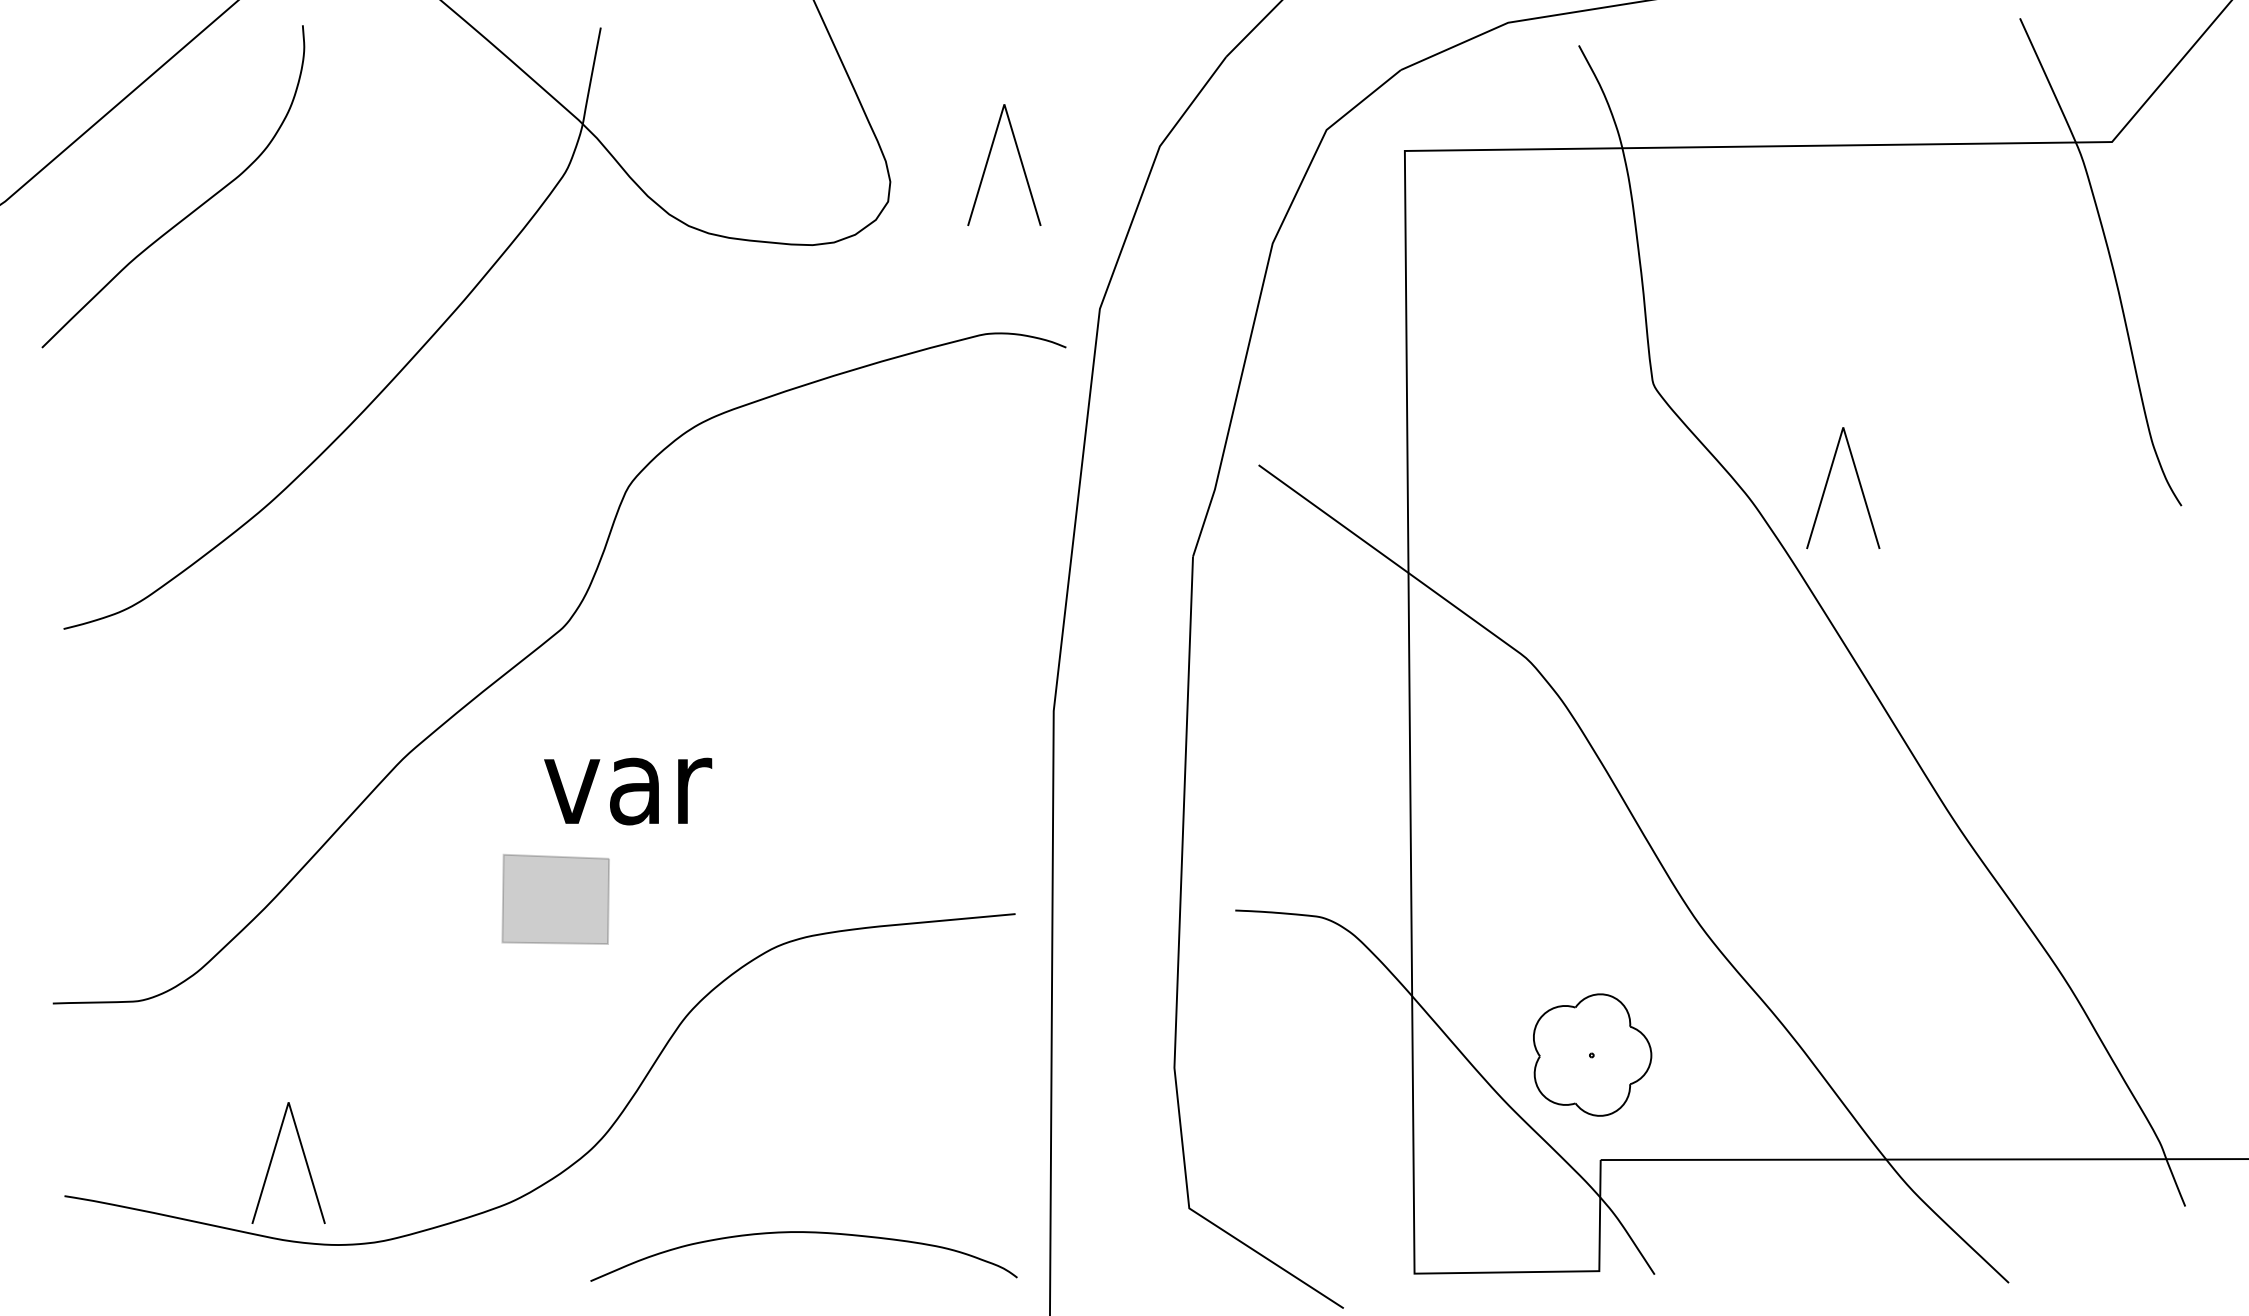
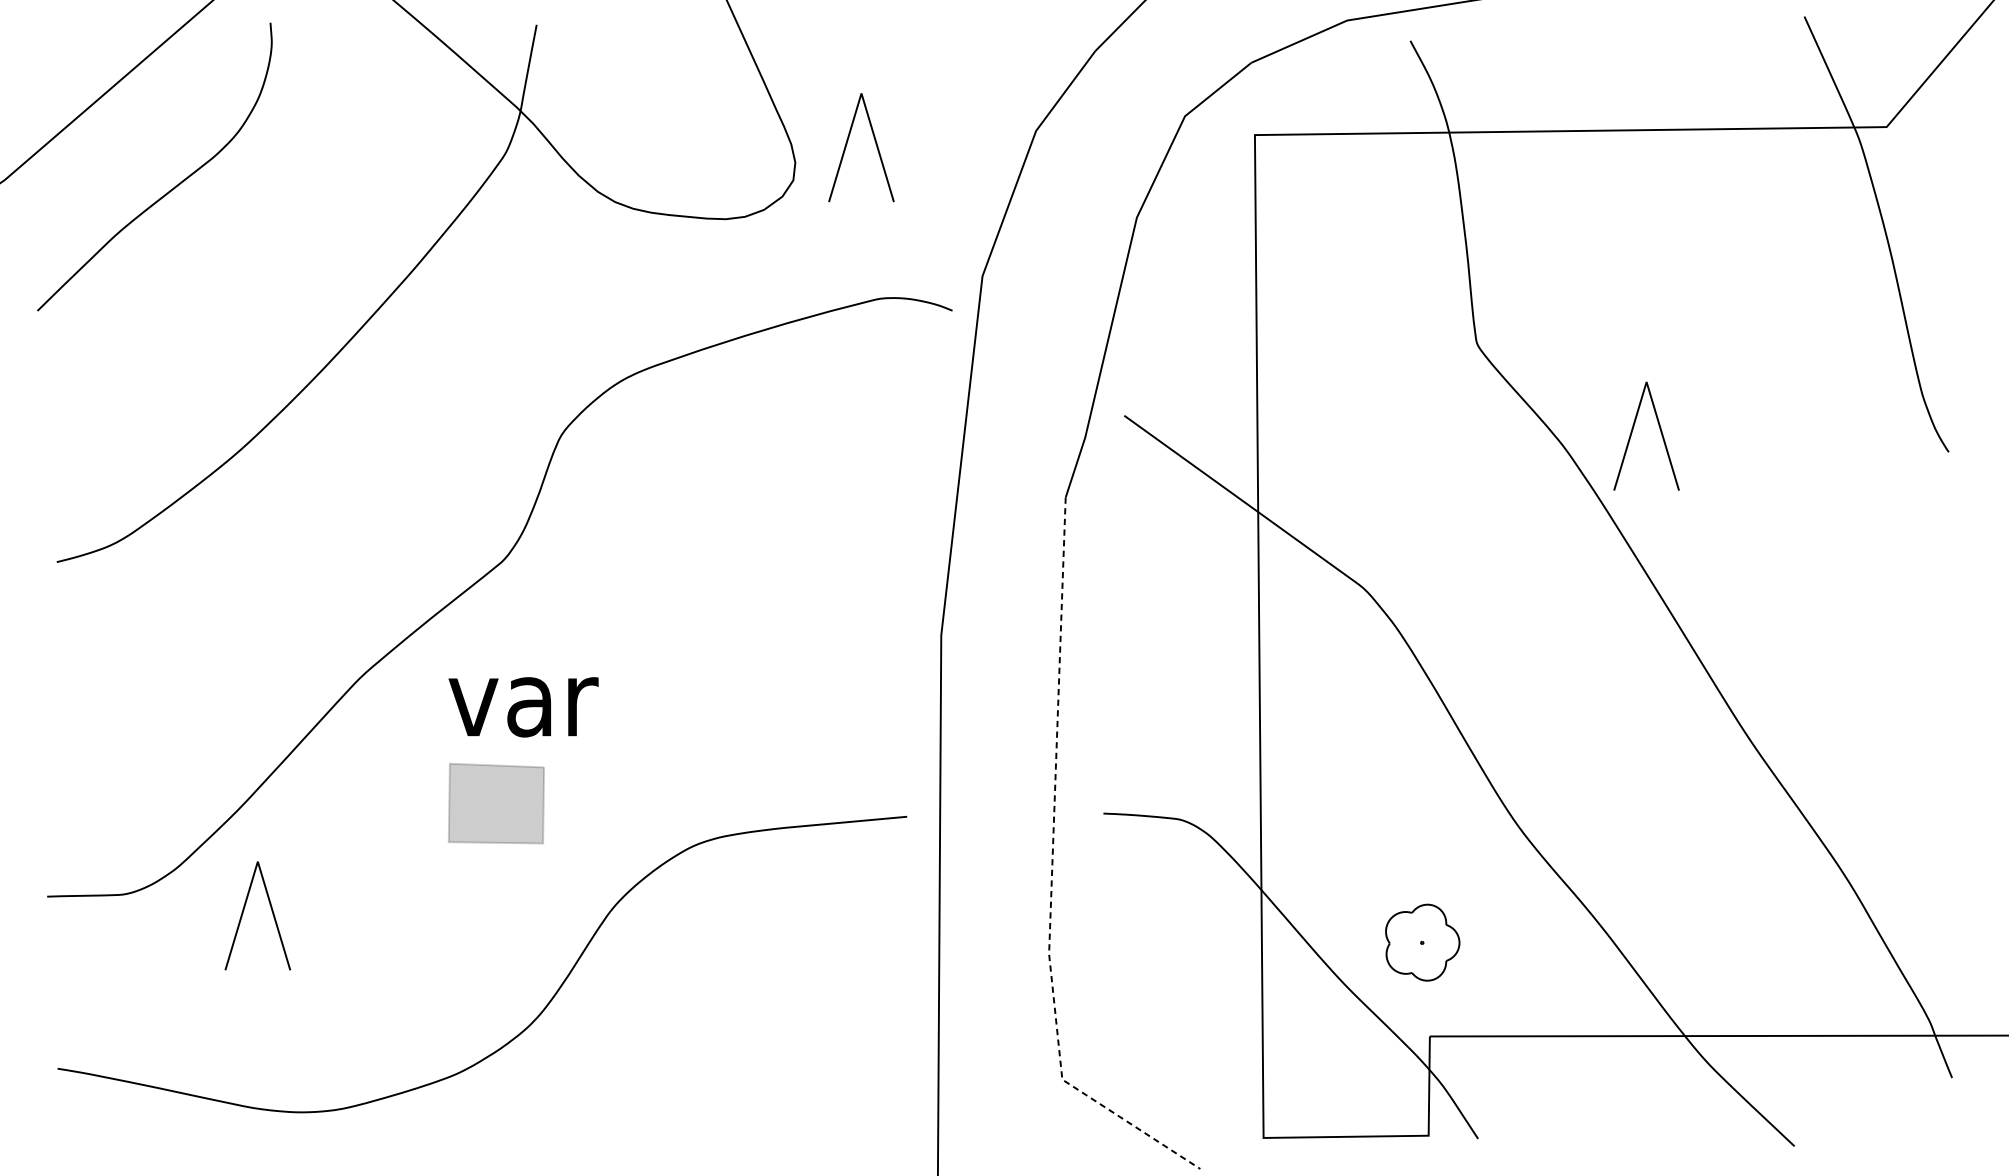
part: (1020, 162) -> (875, 145), moved
text: (628, 791) -> (523, 707), moved
line: (1177, 977) -> (1051, 873), solid -> dashed
part: (1592, 1054) -> (1422, 942), size x0.7
part: (273, 1157) -> (244, 910), moved
curve: (805, 1233) -> (719, 1102), removed

